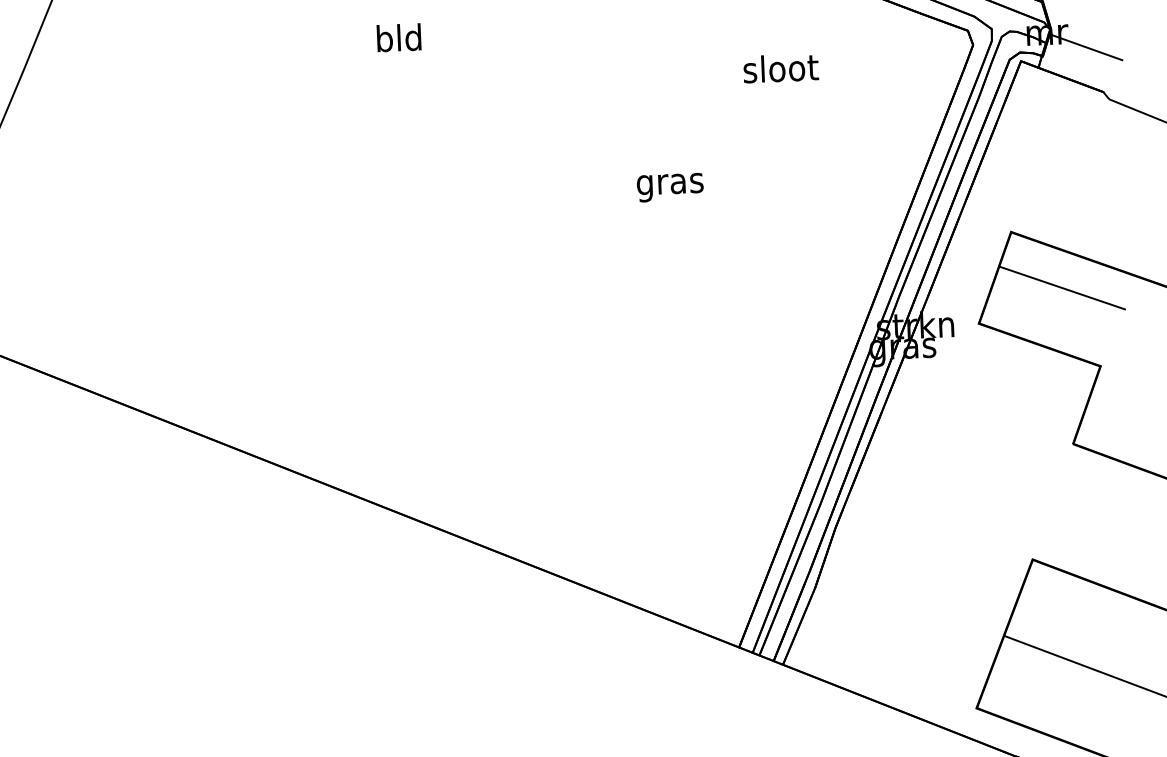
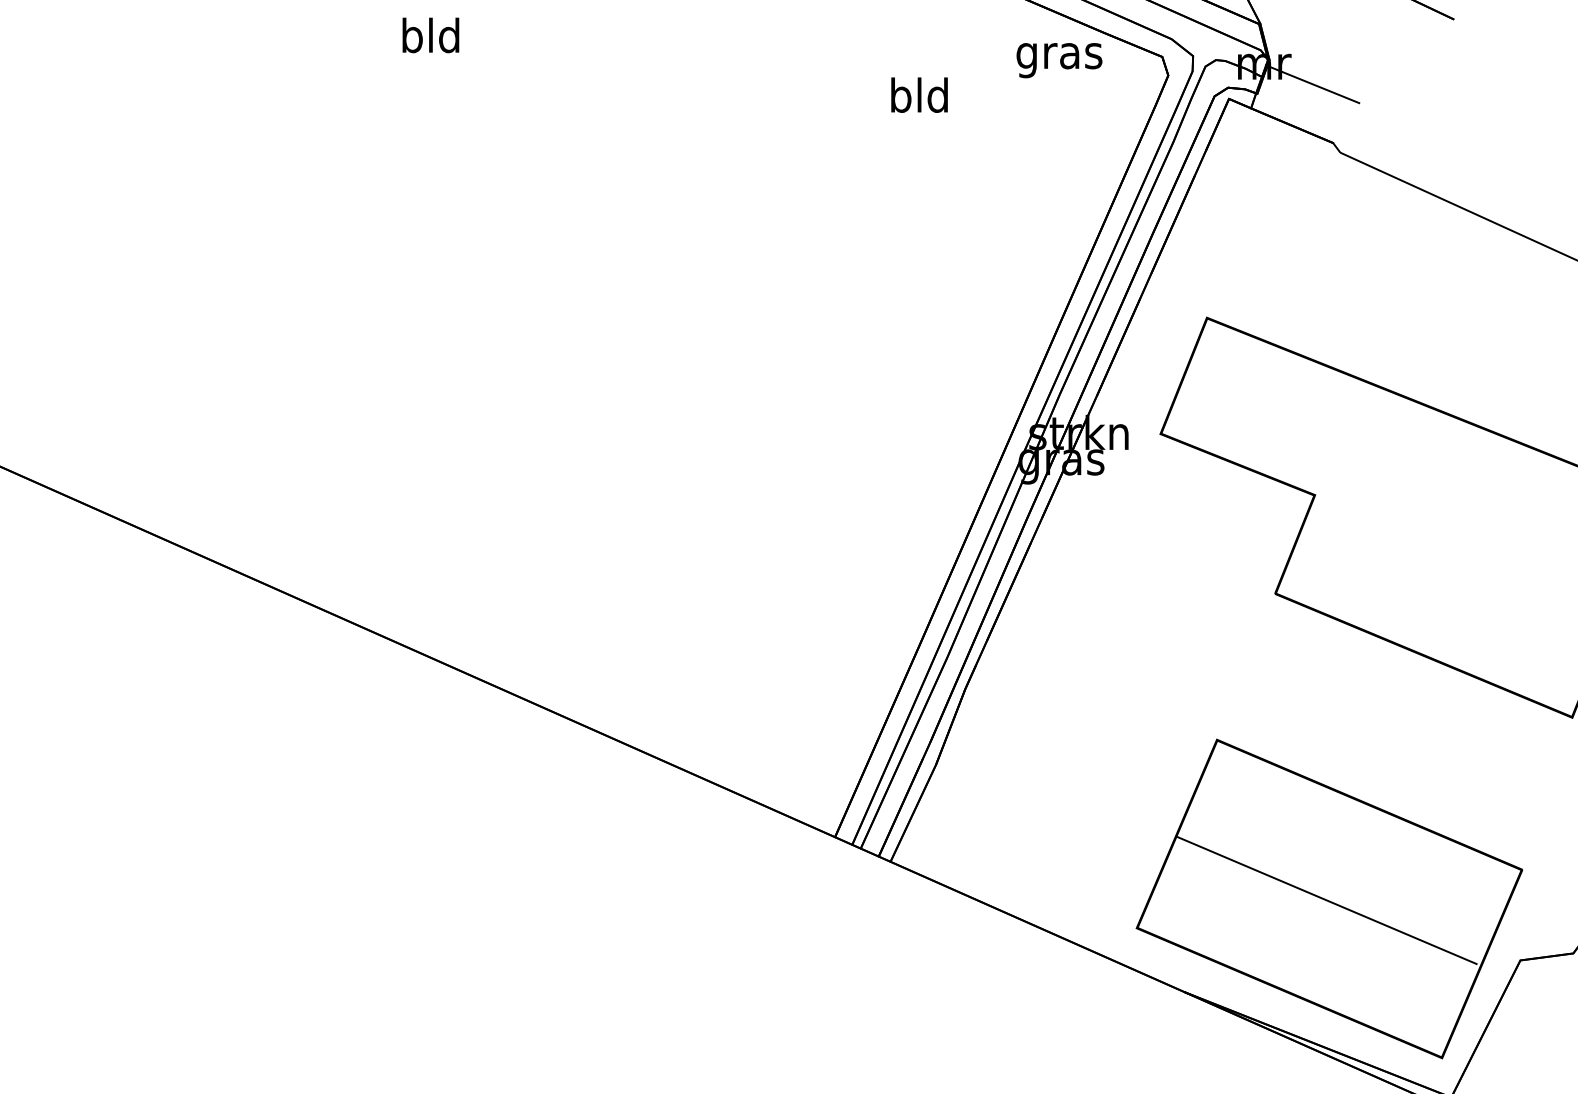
text: (780, 67) -> (919, 94), sloot -> bld
text: (670, 187) -> (1059, 60), moved
line: (1062, 287) -> (1270, 392), removed

